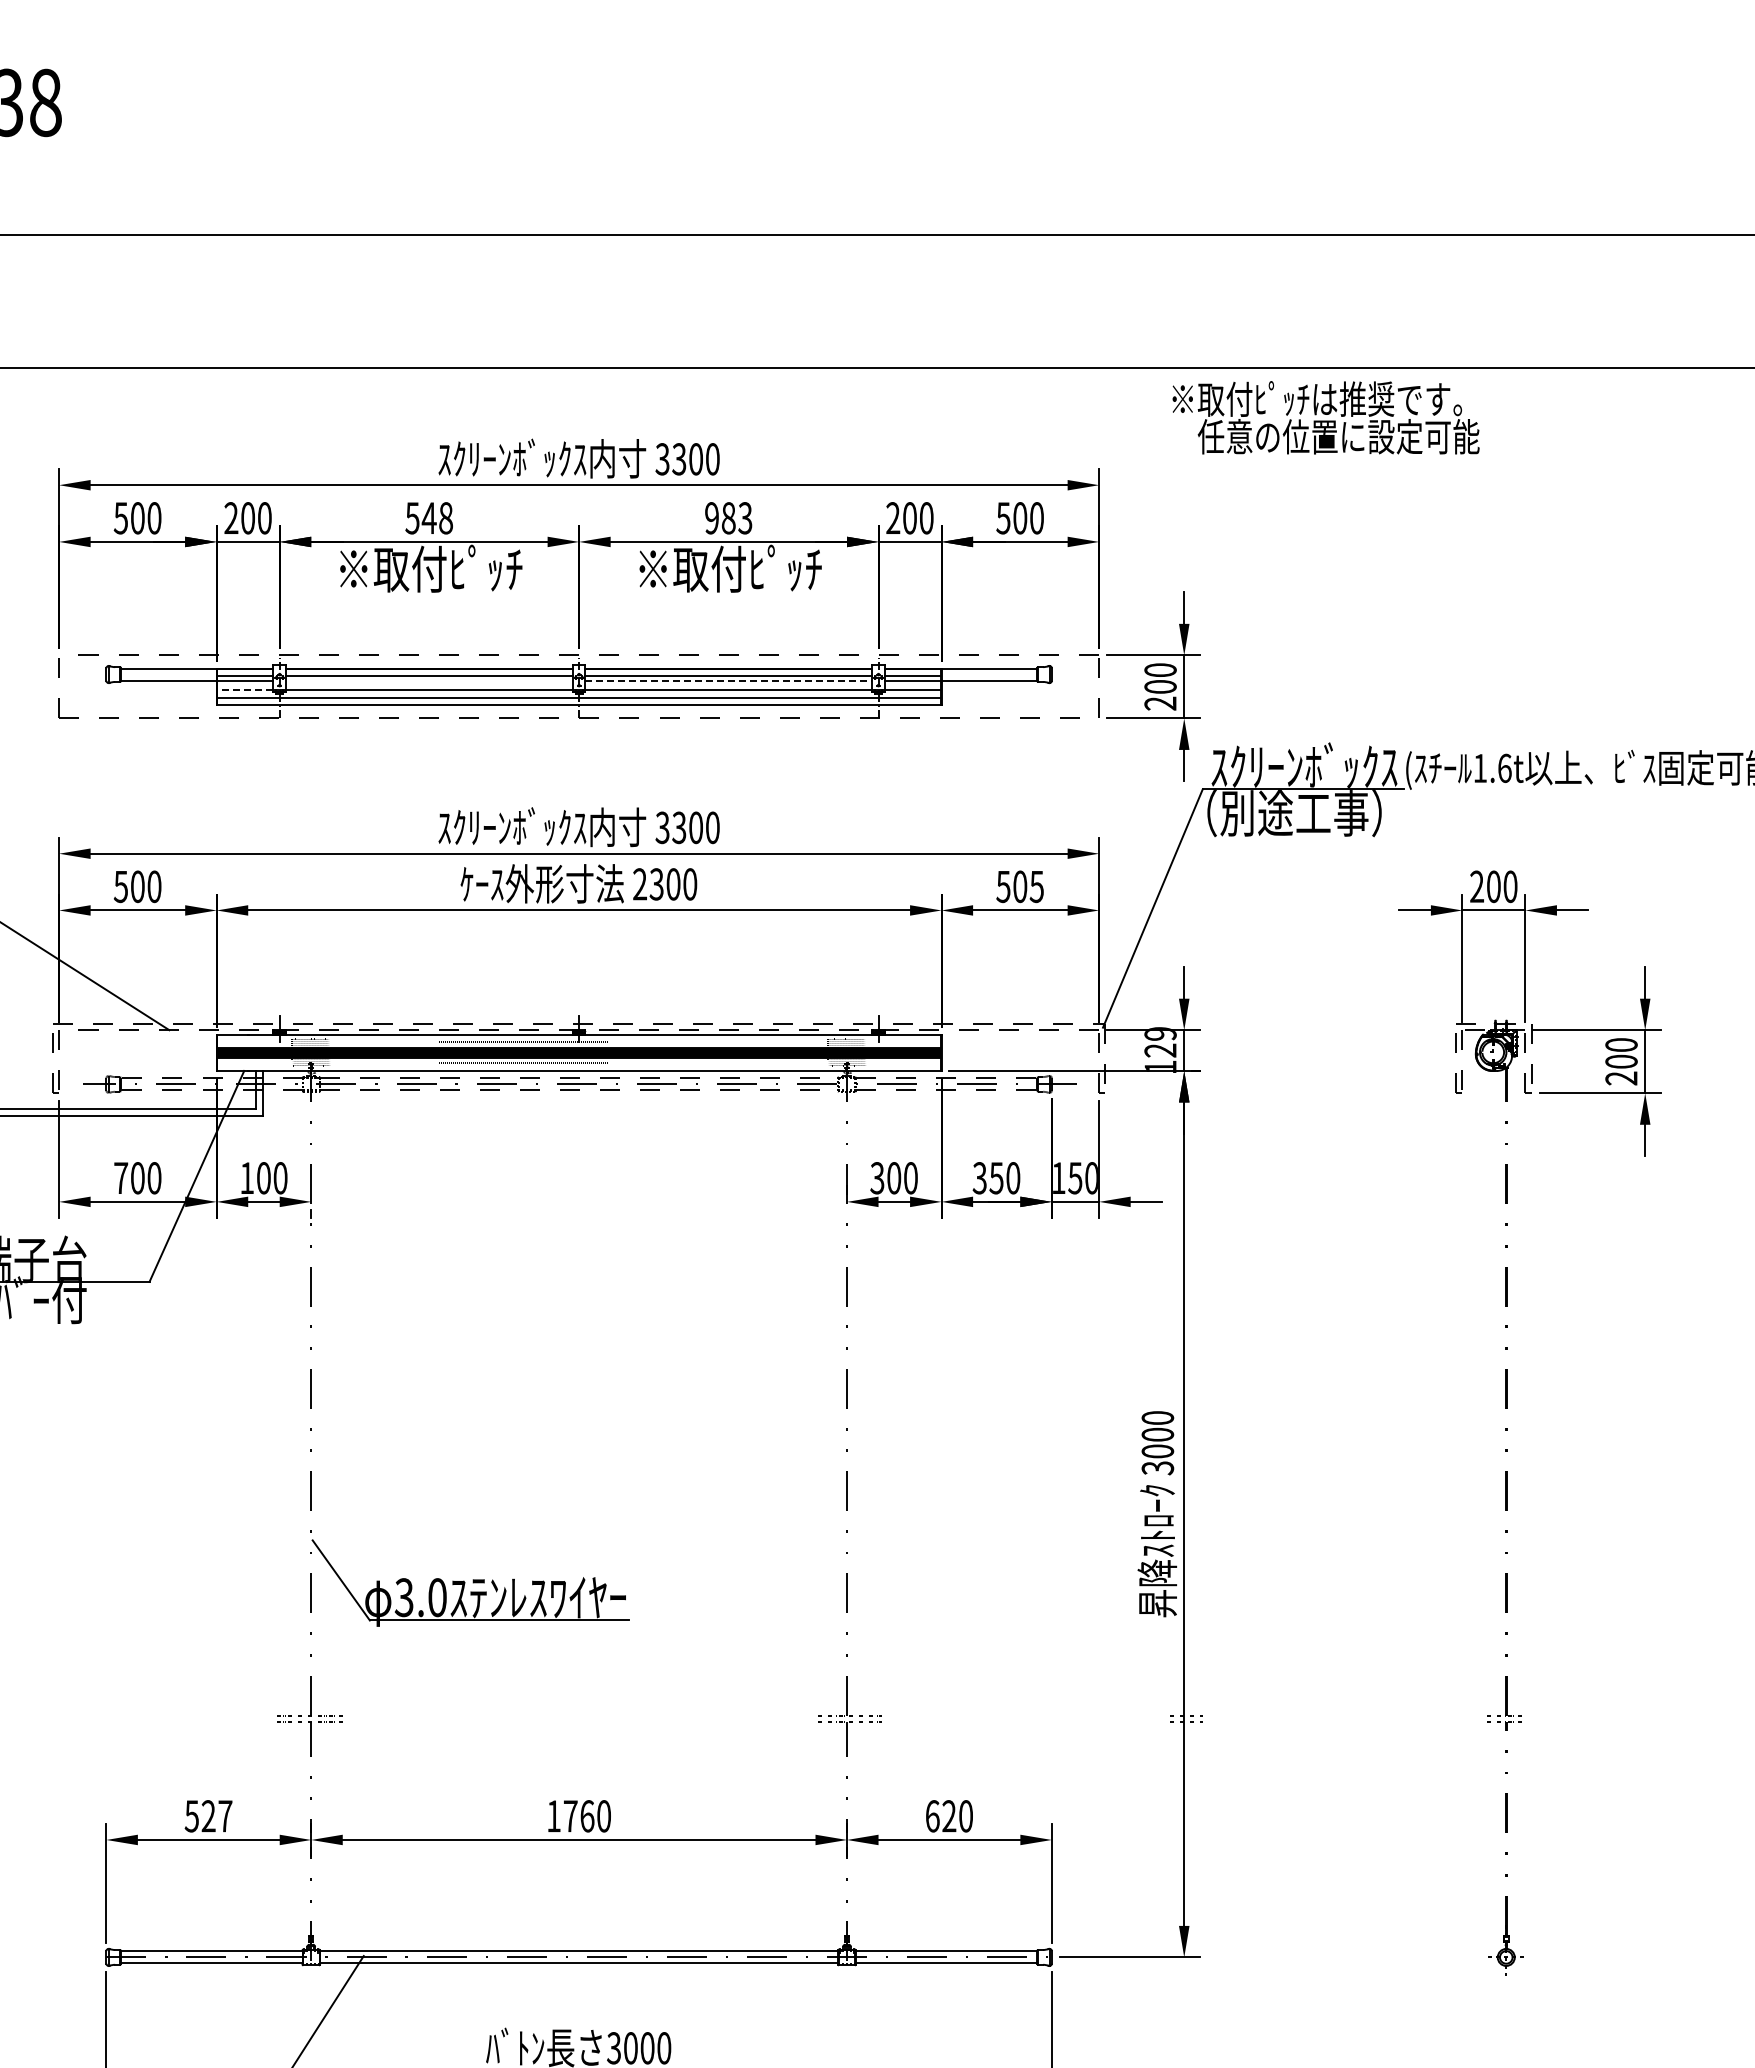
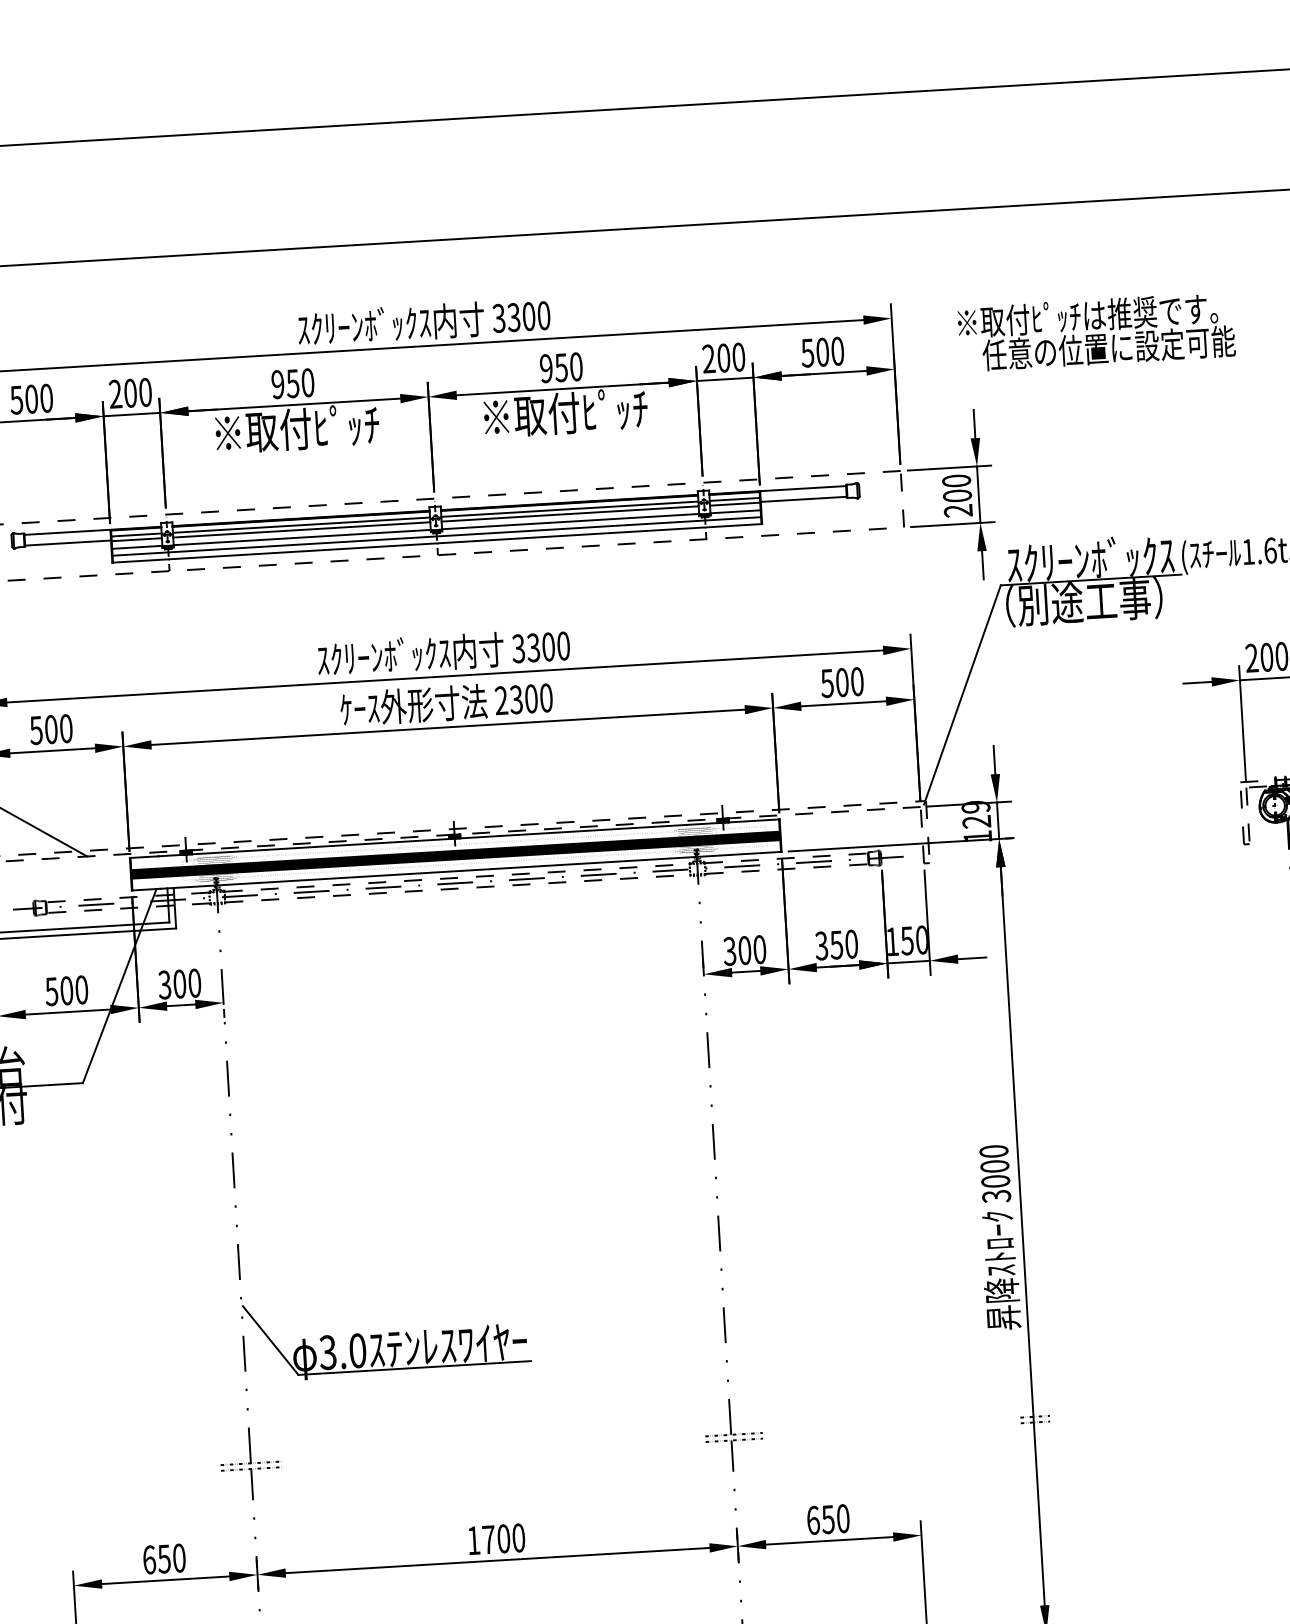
text: (1325, 417) -> (1096, 331), moved
text: (428, 518) -> (292, 383), 548 -> 950
text: (736, 518) -> (568, 367), 983 -> 950
line: (429, 681) -> (301, 530), added
line: (729, 681) -> (570, 514), dashed -> solid
line: (244, 689) -> (136, 547), dashed -> solid
text: (1036, 886) -> (856, 681), 505 -> 500
text: (120, 1178) -> (51, 992), 700 -> 500
text: (246, 1178) -> (164, 985), 100 -> 300
text: (208, 1816) -> (164, 1559), 527 -> 650
text: (587, 1816) -> (503, 1539), 1760 -> 1700
text: (949, 1816) -> (828, 1519), 620 -> 650

